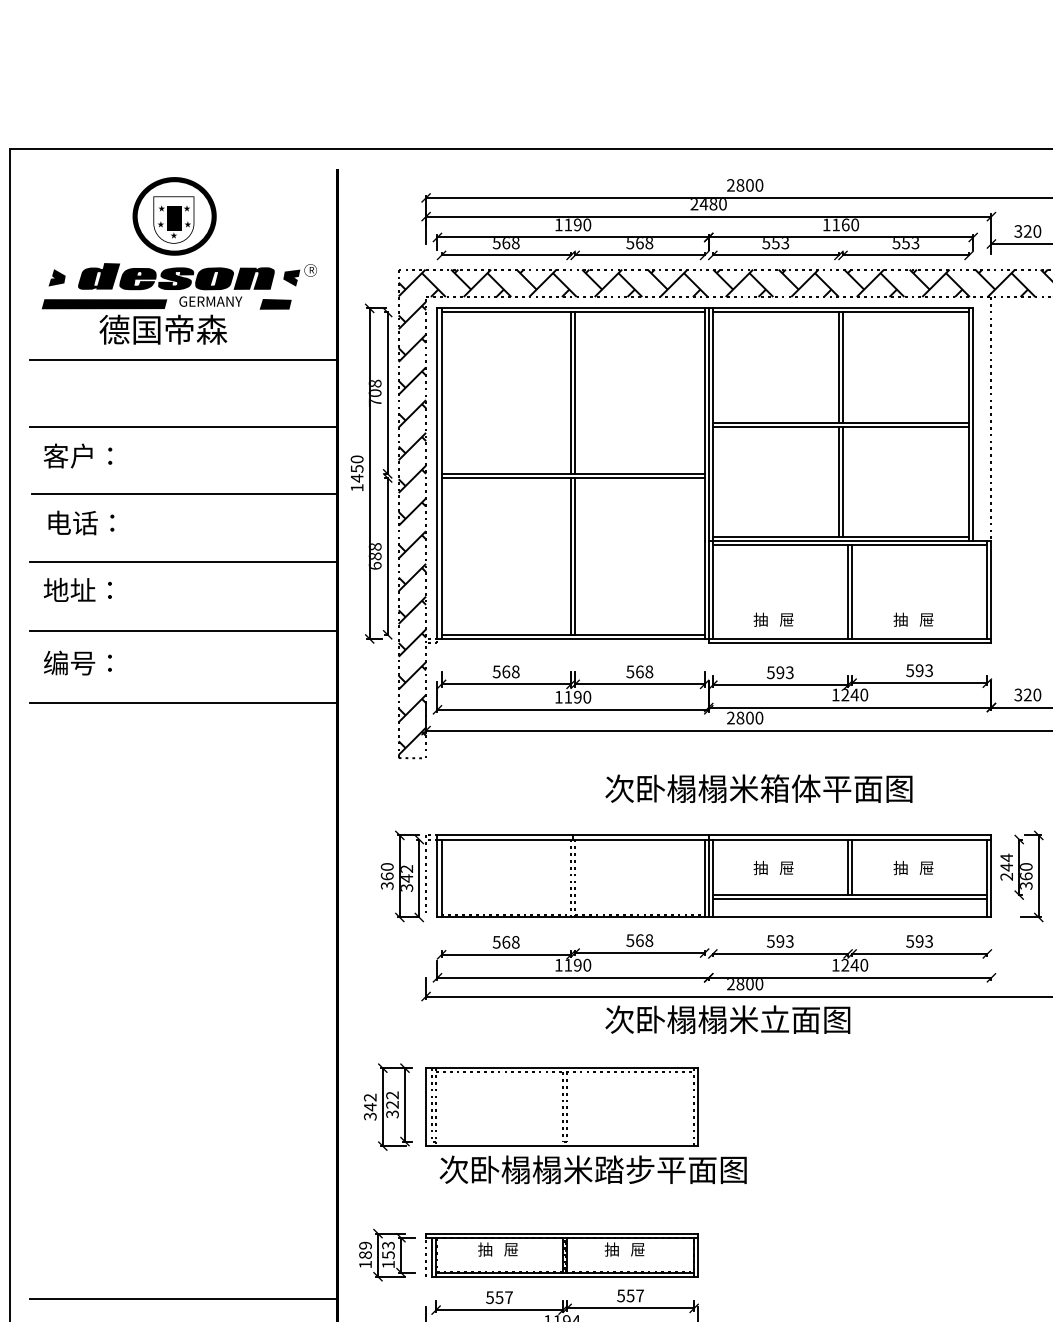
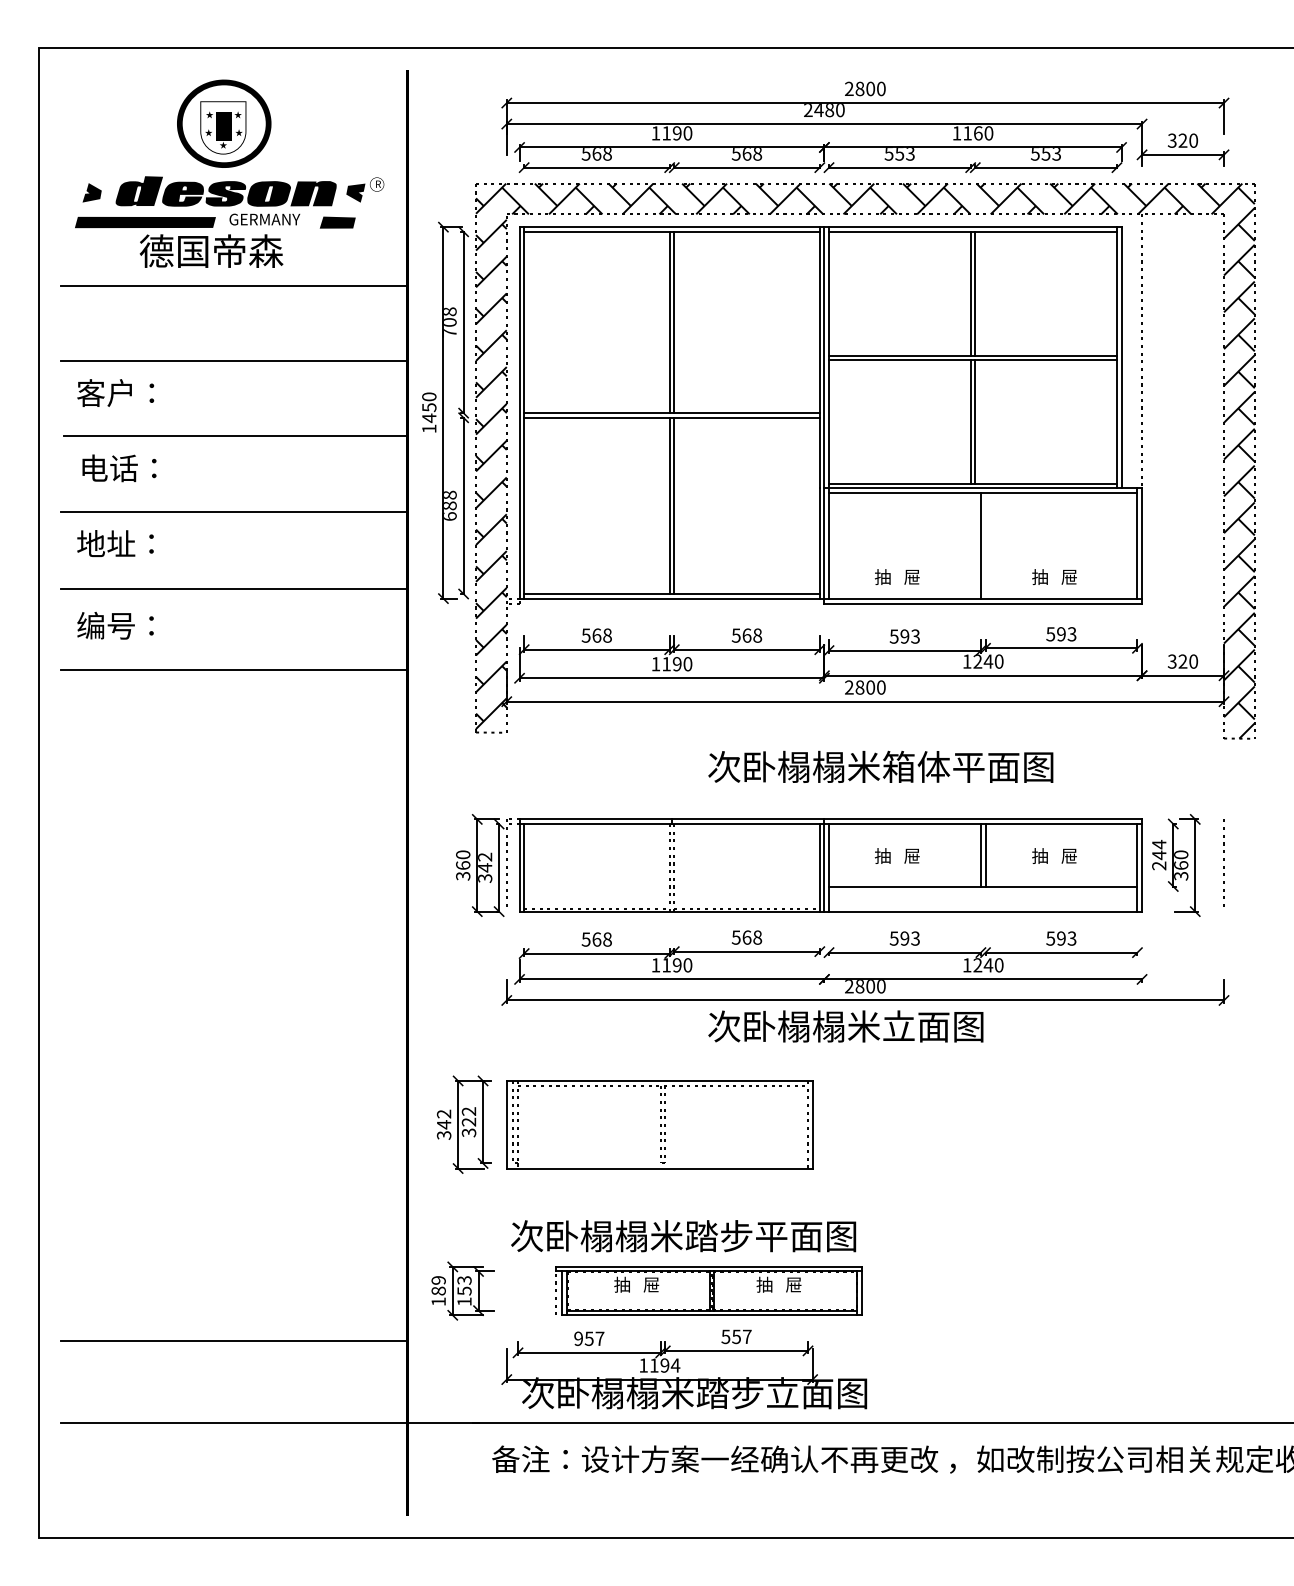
line: (852, 591) -> (985, 545), removed
line: (850, 899) -> (983, 891), removed
text: (593, 1170) -> (683, 1236), moved
part: (561, 1254) -> (708, 1290), moved
text: (489, 1297) -> (578, 1338), 557 -> 957

